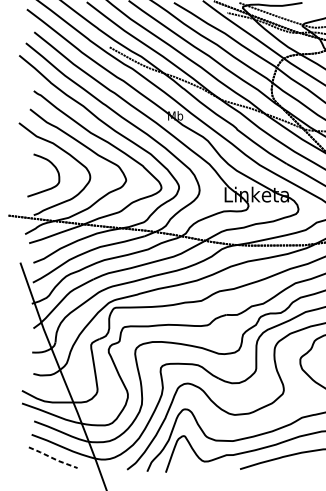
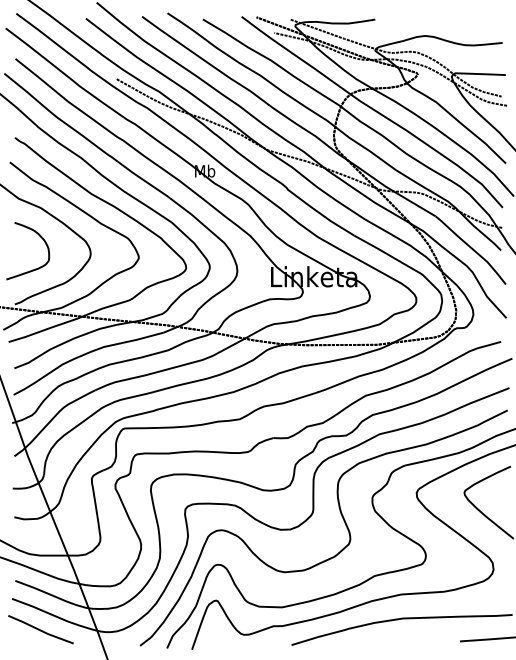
line: (53, 458) -> (41, 630), dashed -> solid

